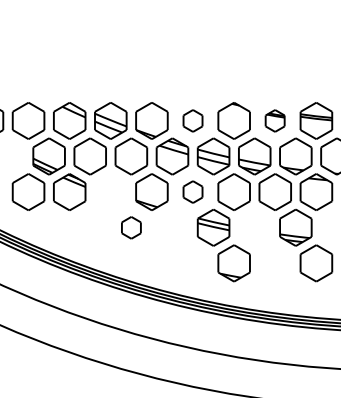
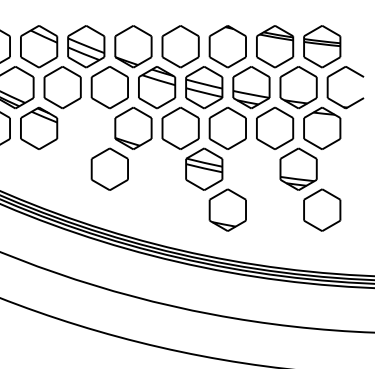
part: (192, 120) -> (180, 46), size x1.67
part: (274, 120) -> (274, 46), size x1.67
part: (192, 191) -> (180, 127), size x1.67
part: (131, 227) -> (110, 169), size x1.67

